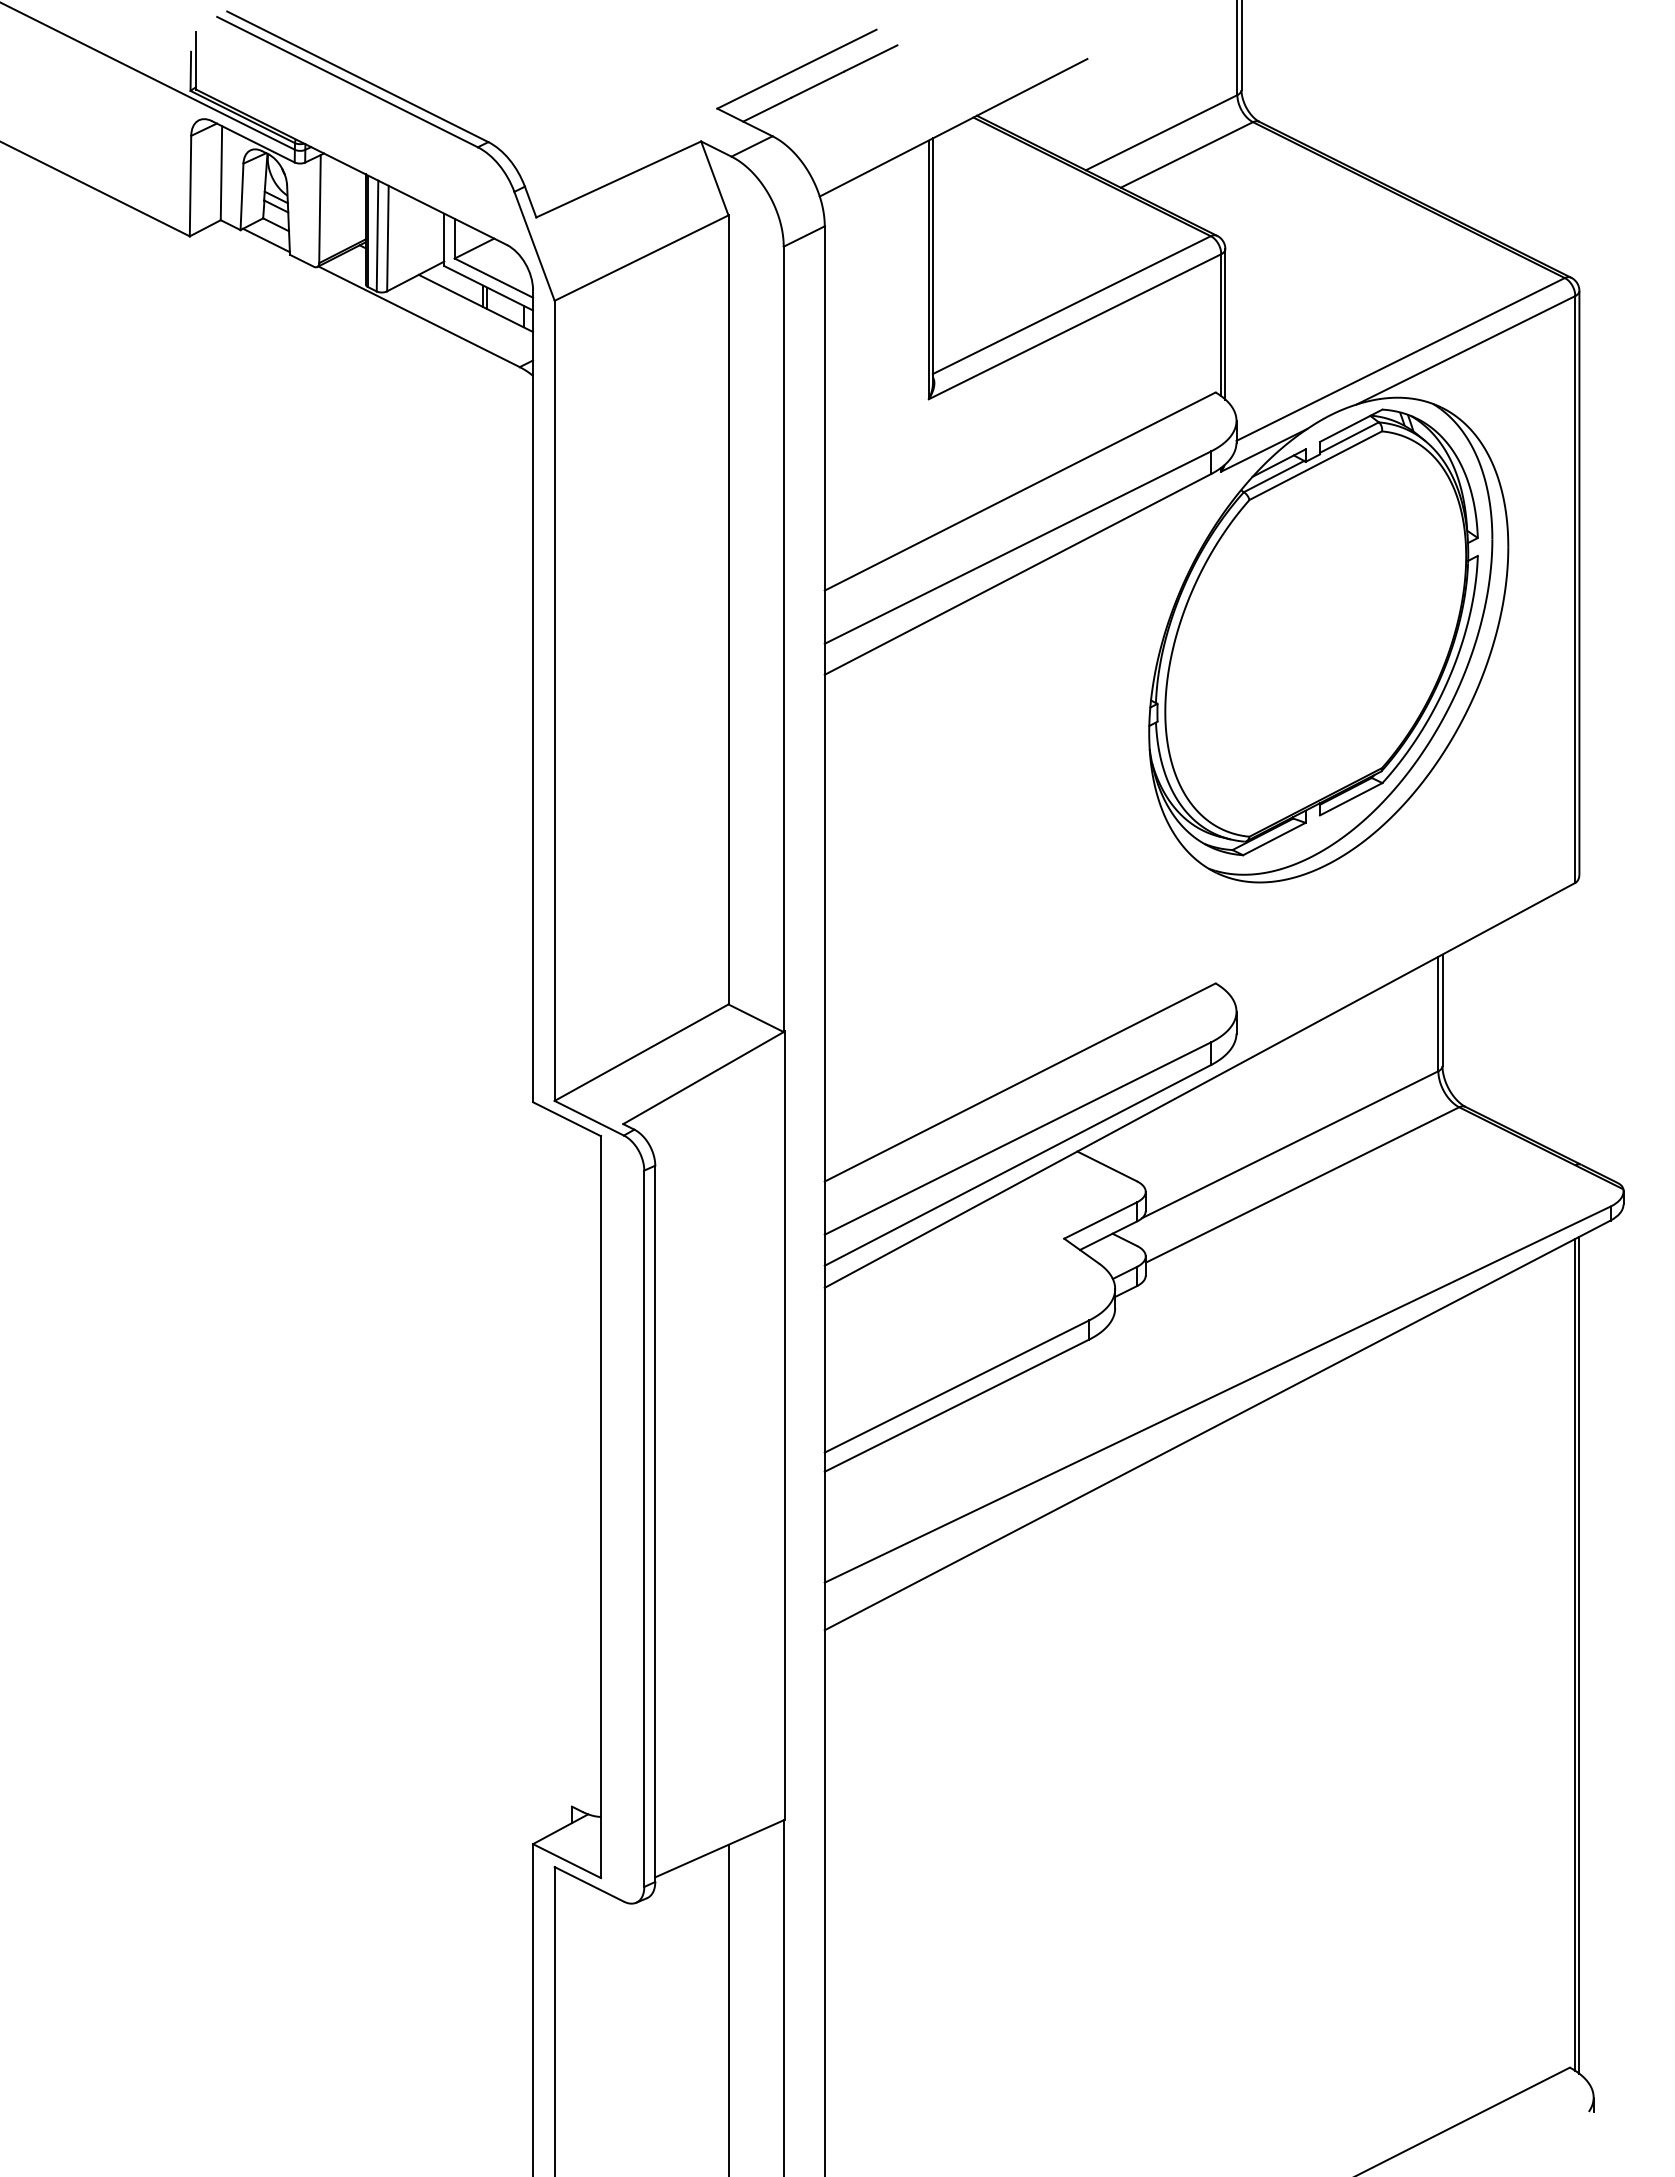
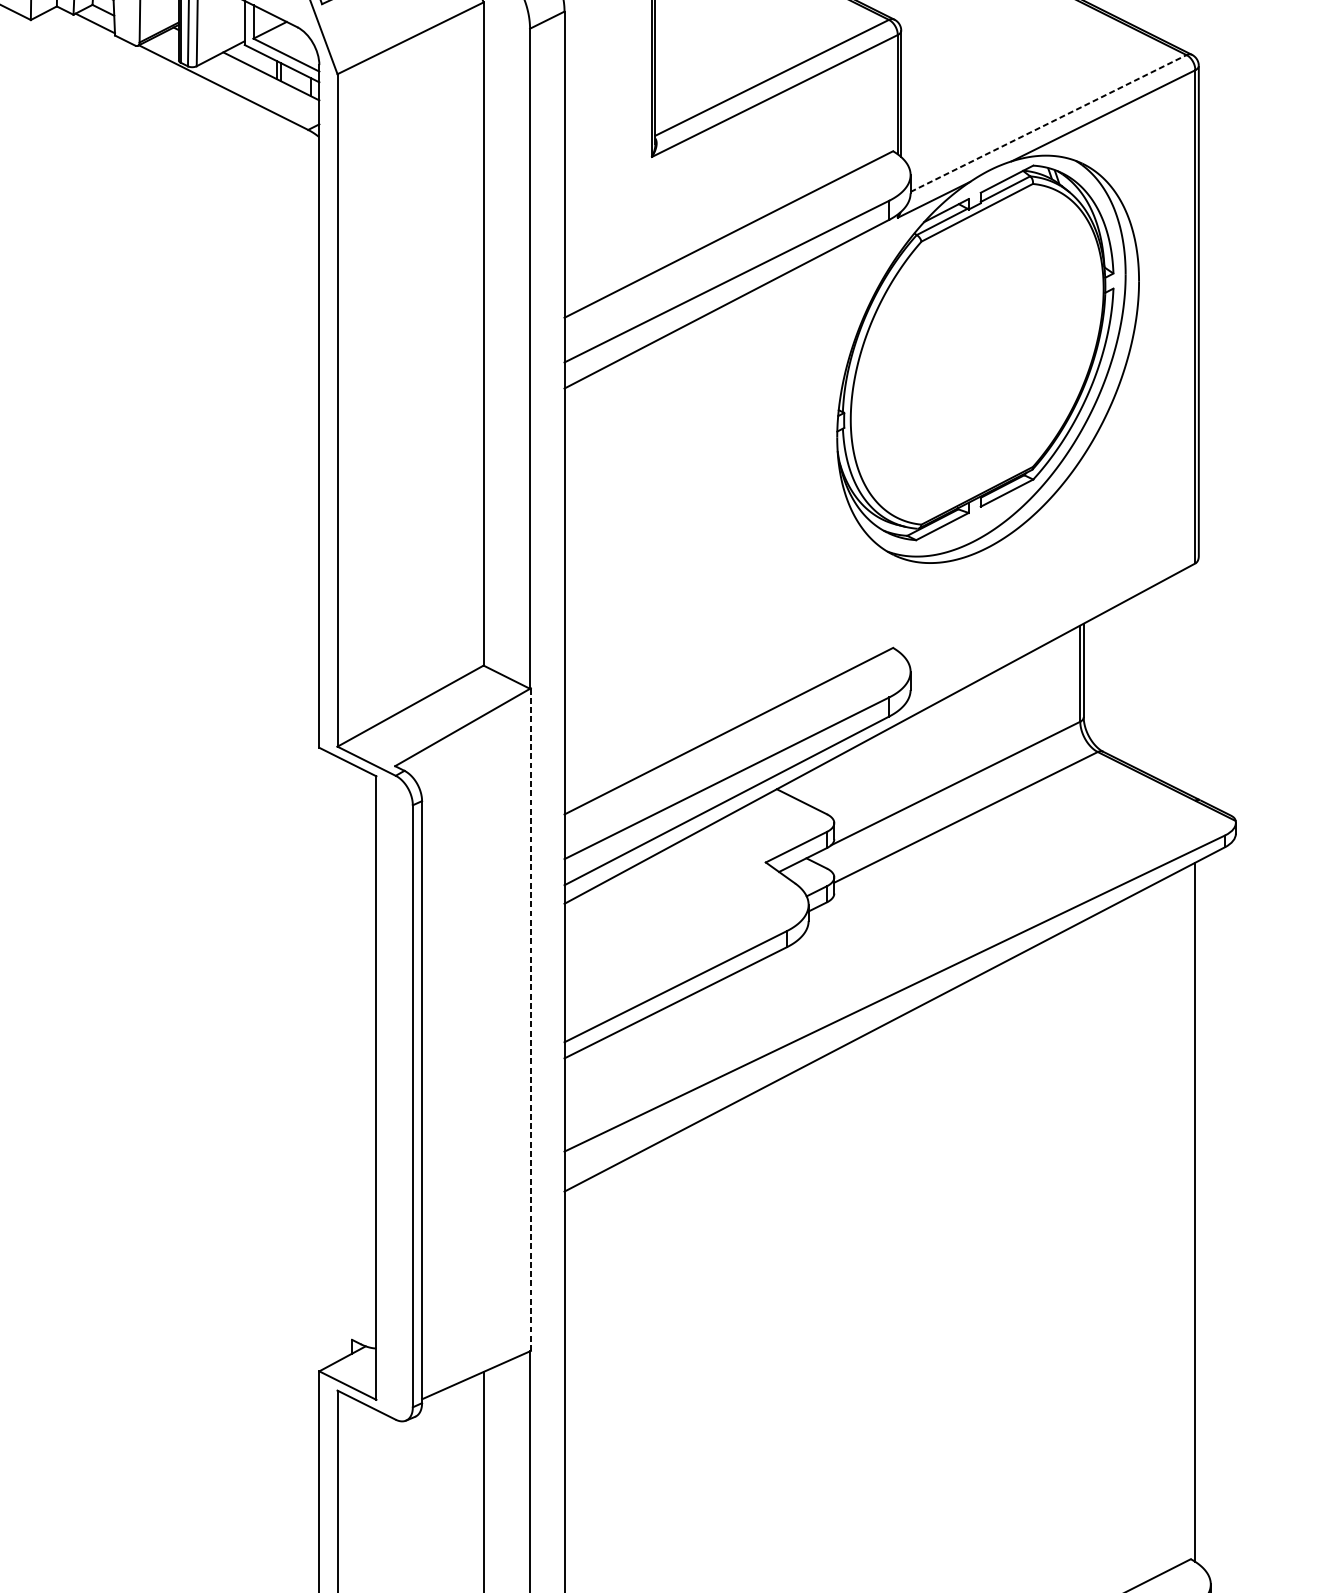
line: (1401, 359) -> (1049, 123), solid -> dashed
line: (784, 1425) -> (530, 1019), solid -> dashed
line: (1579, 1654) -> (1198, 1211), removed

